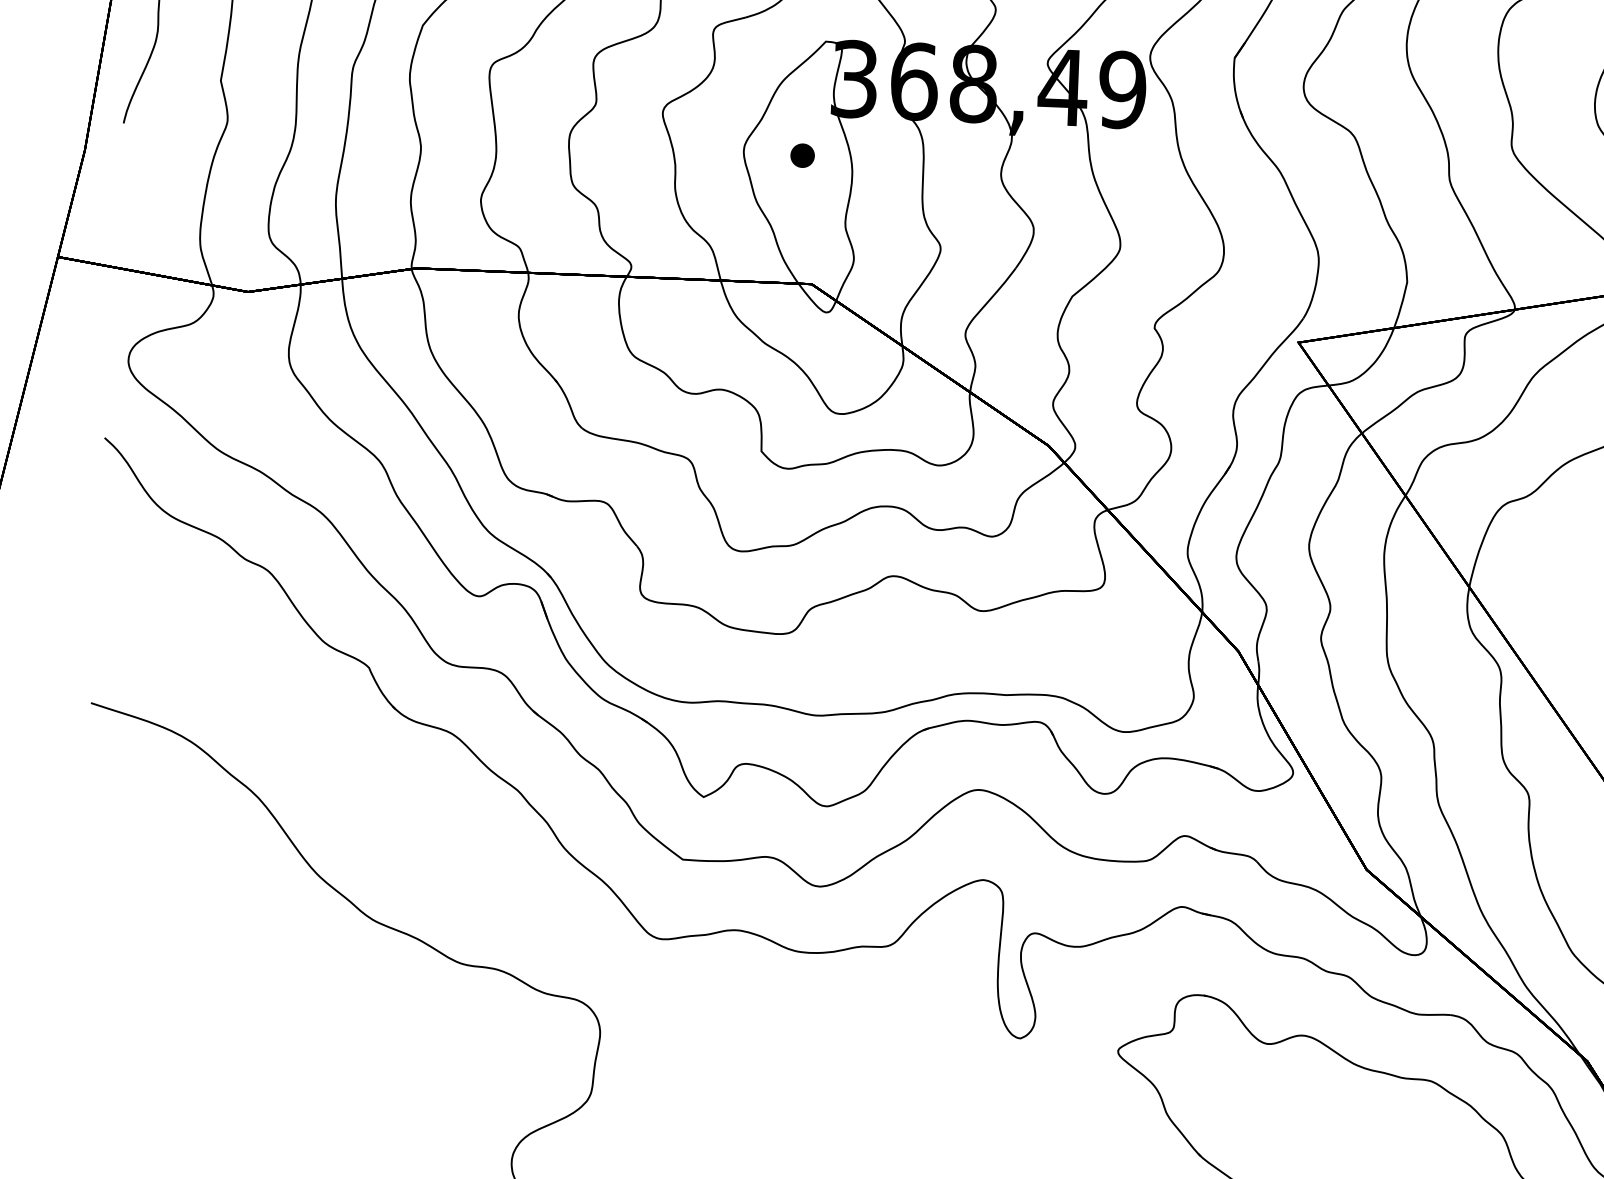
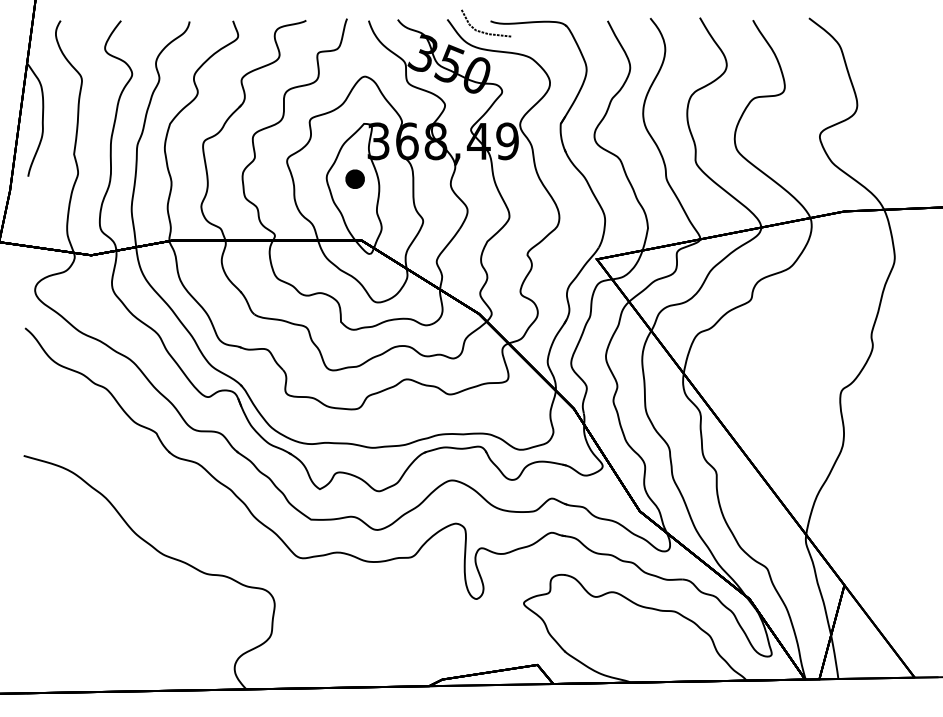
part: (801, 154) -> (354, 178), size x1.67

